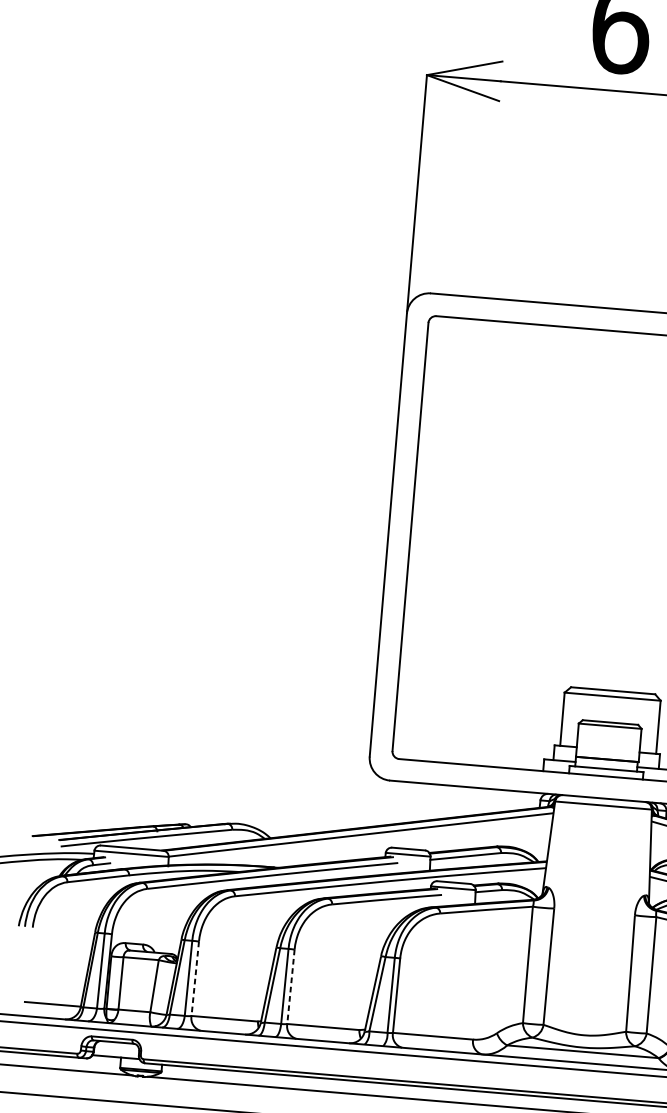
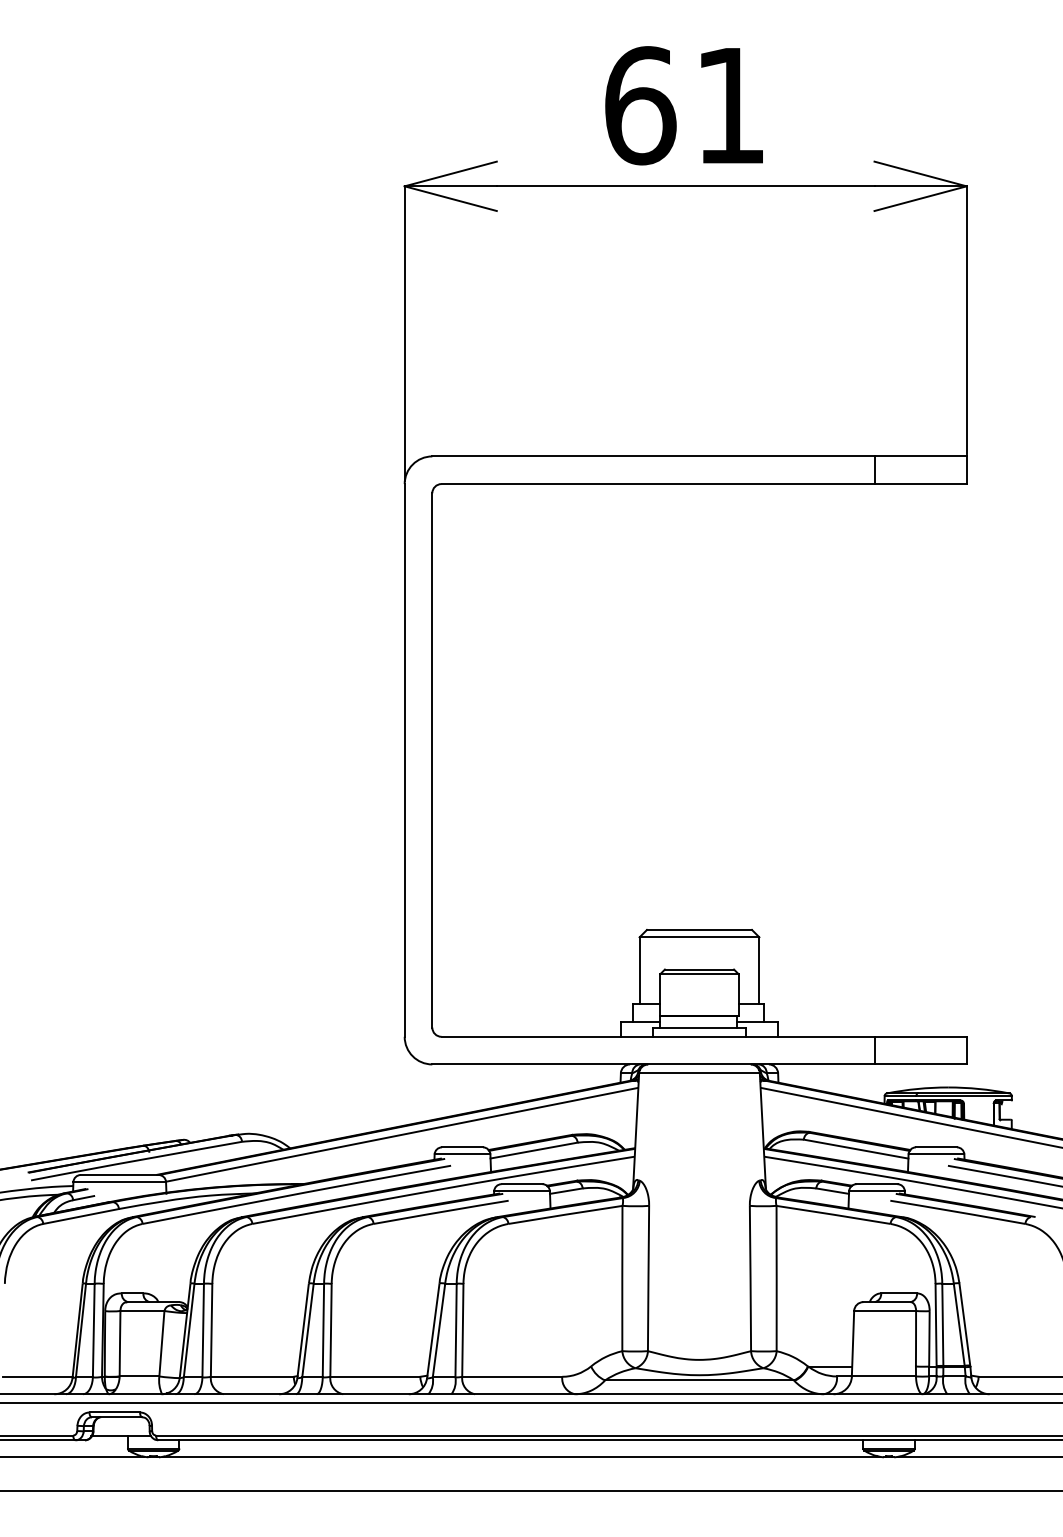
line: (195, 978) -> (211, 1330), dashed -> solid
line: (291, 986) -> (331, 1330), dashed -> solid

